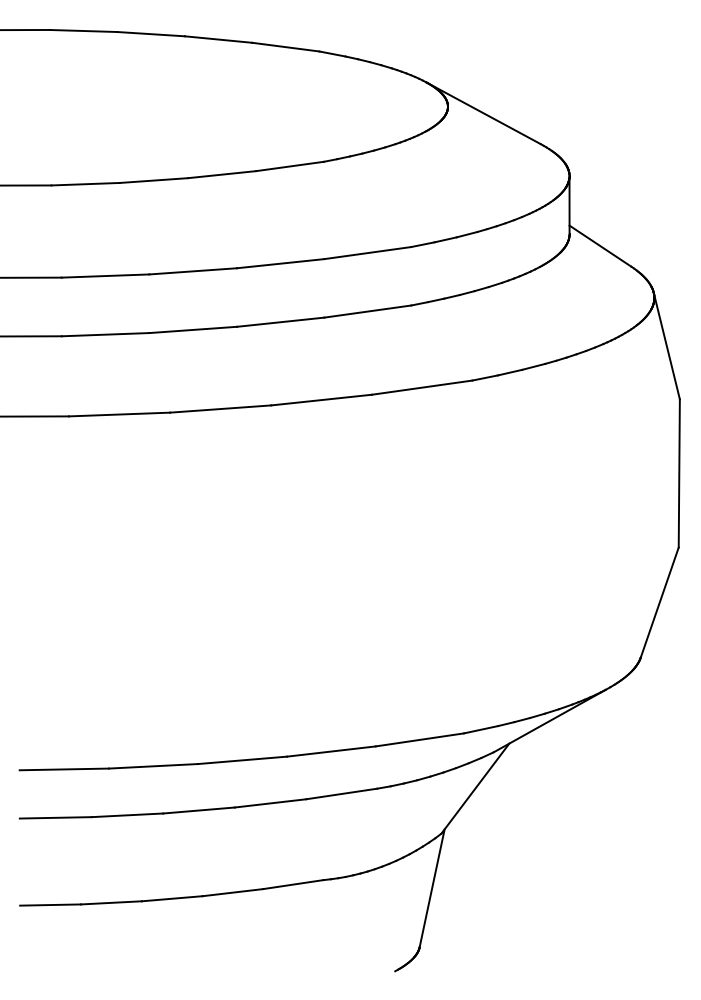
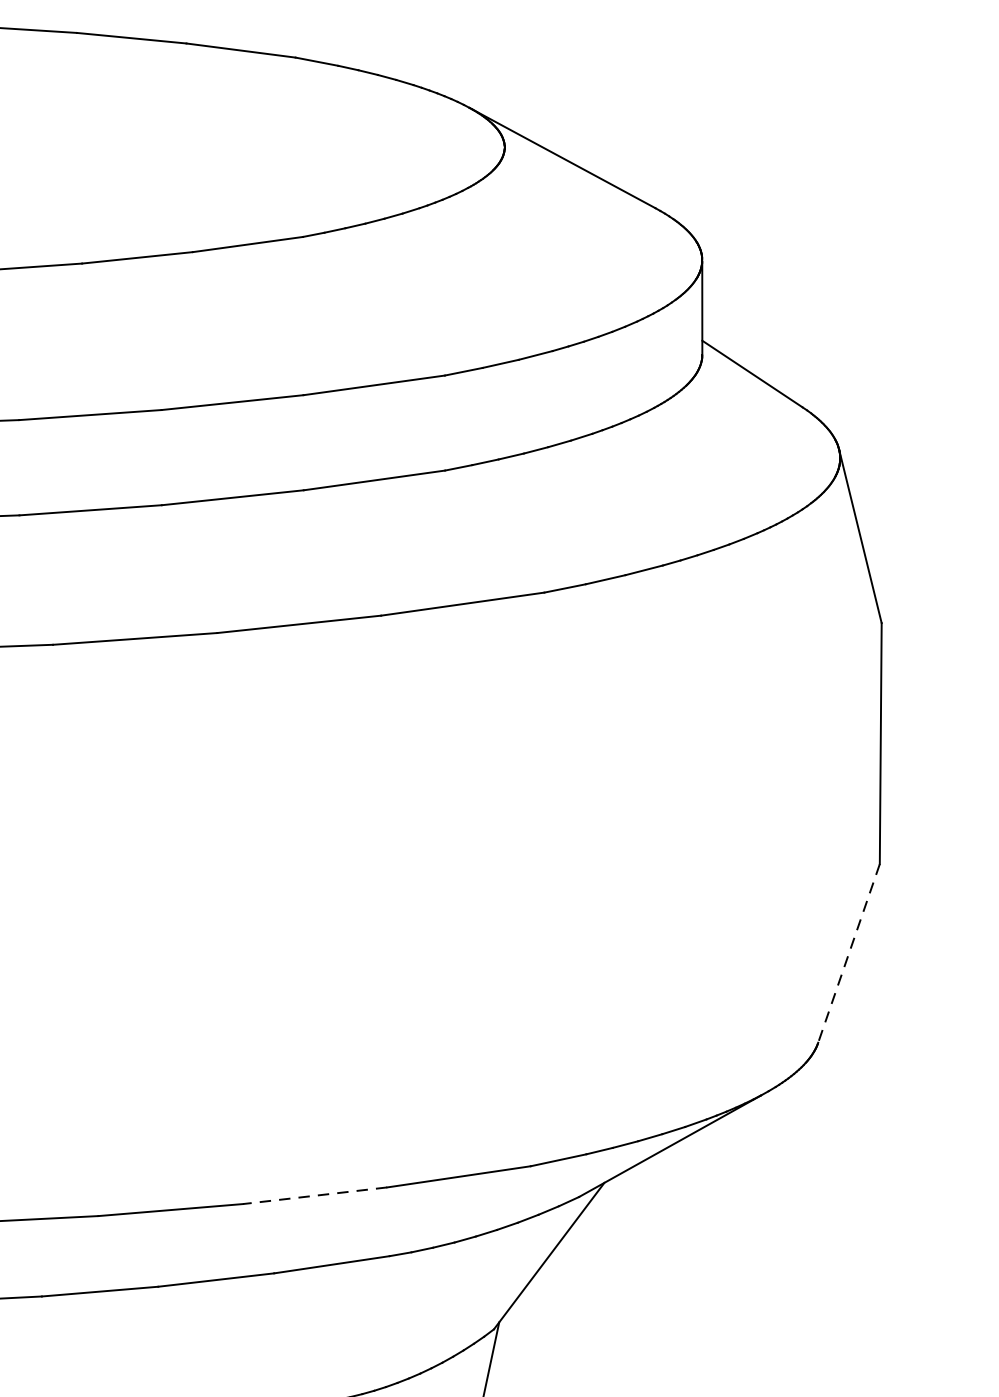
line: (659, 602) -> (848, 953), solid -> dashed
line: (331, 751) -> (315, 1195), solid -> dashed

